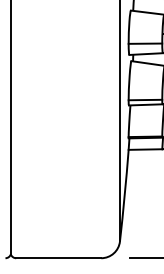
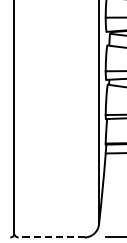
line: (58, 258) -> (51, 237), solid -> dashed

